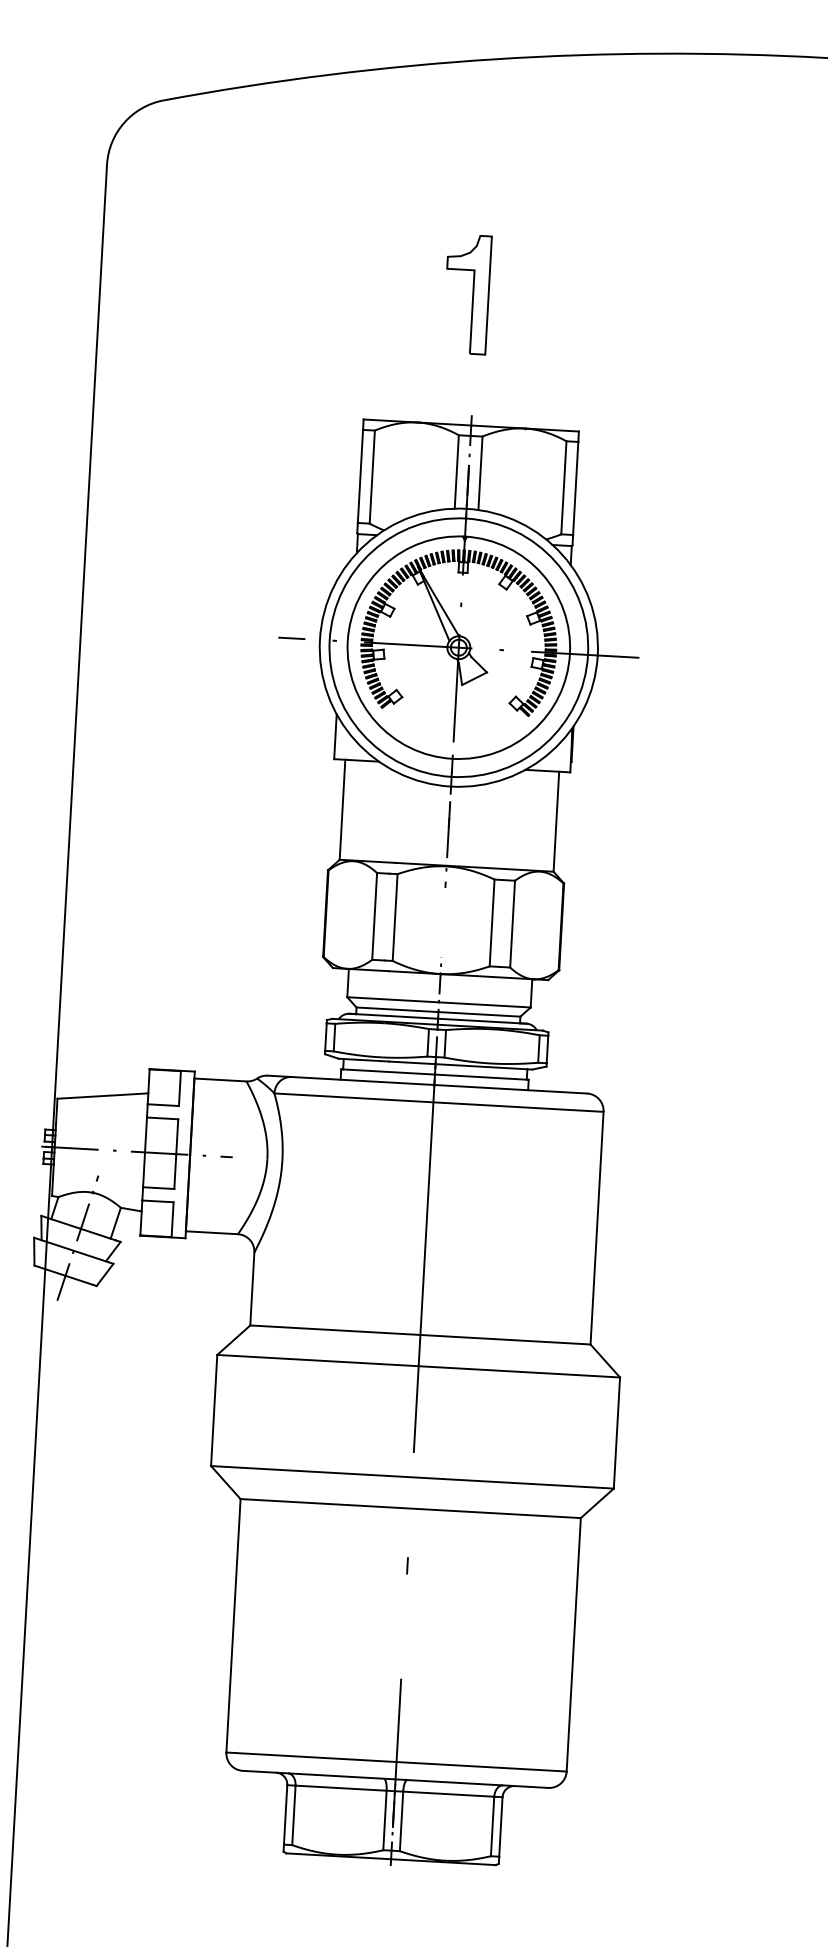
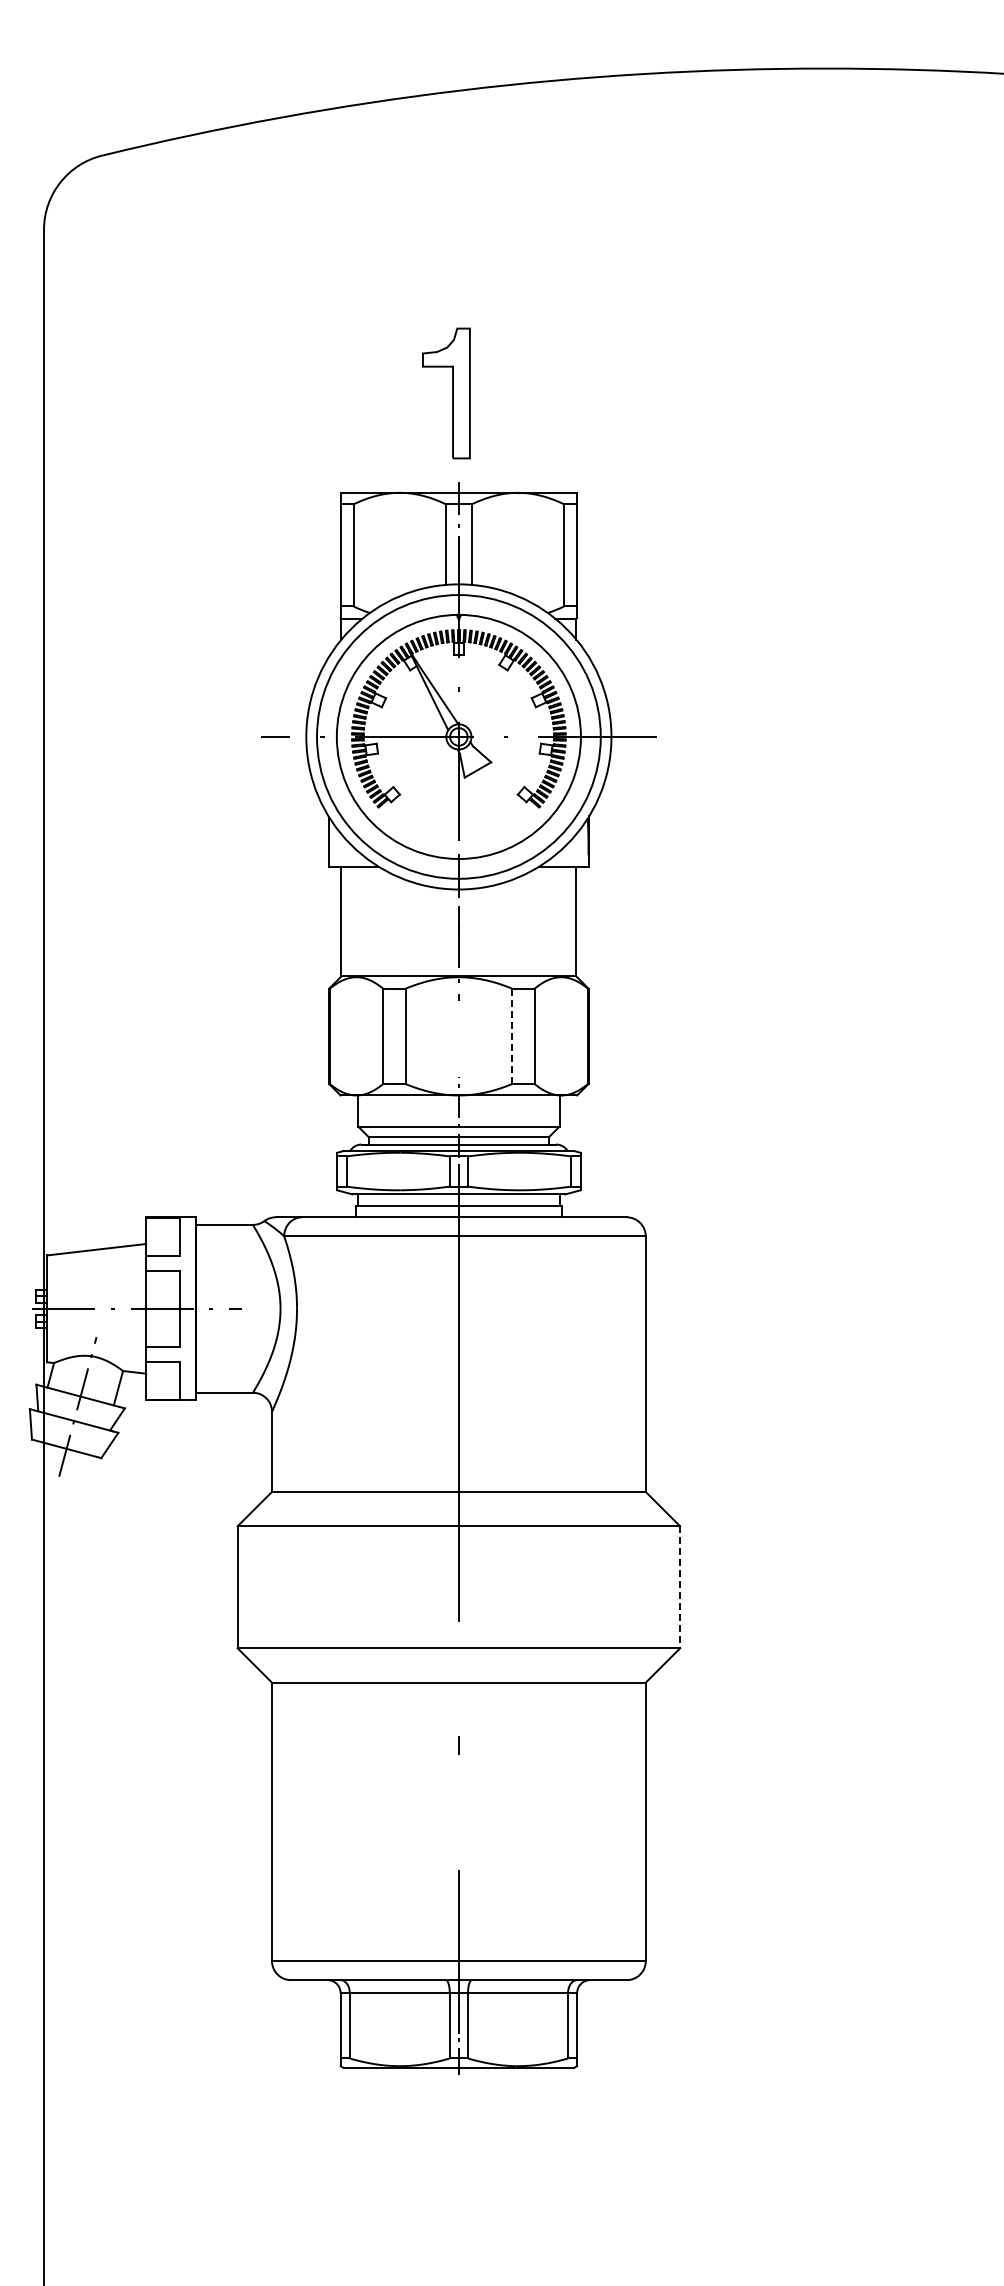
part: (467, 294) -> (446, 393), moved
line: (492, 923) -> (512, 1036), solid -> dashed
line: (617, 1433) -> (680, 1587), solid -> dashed

